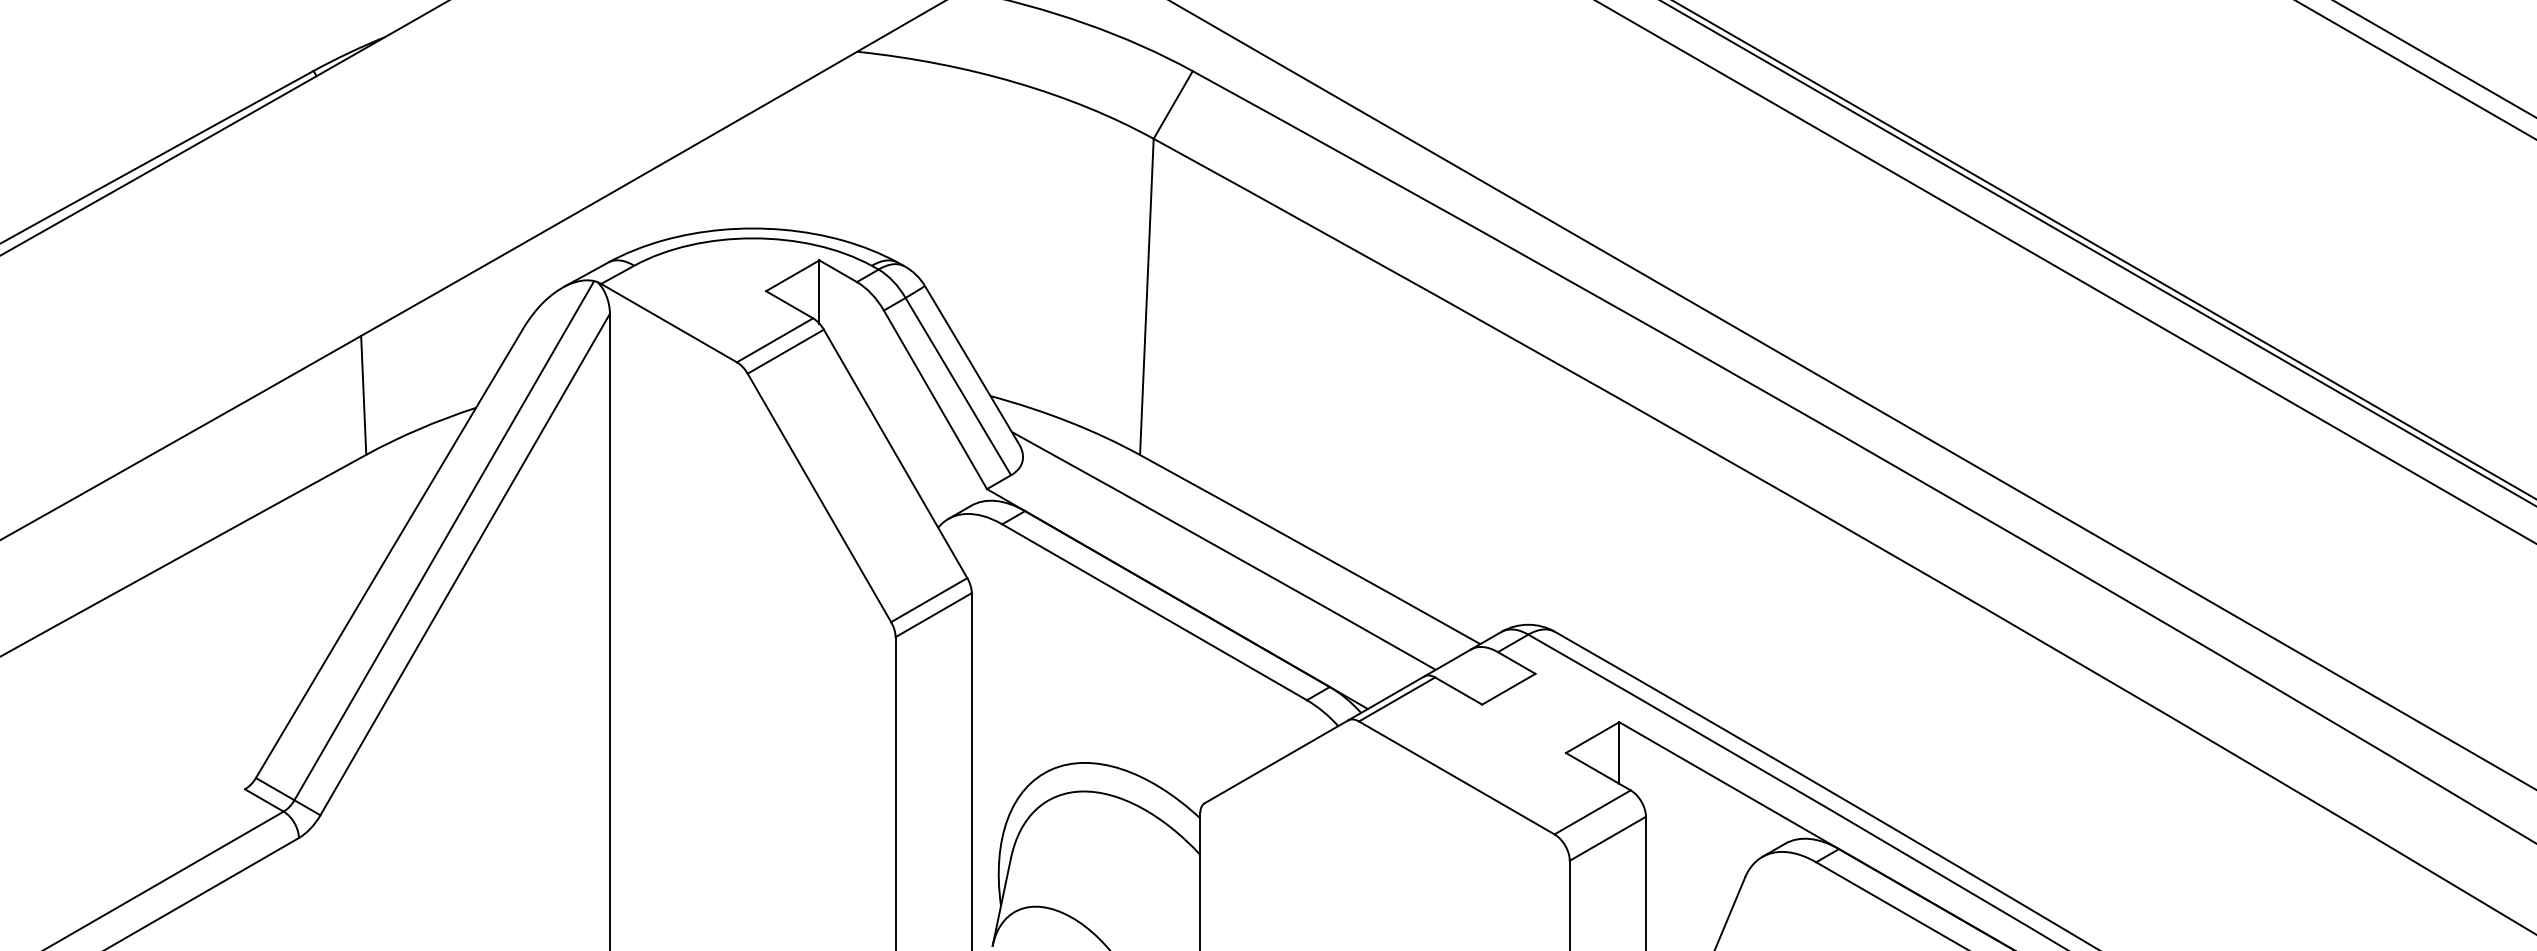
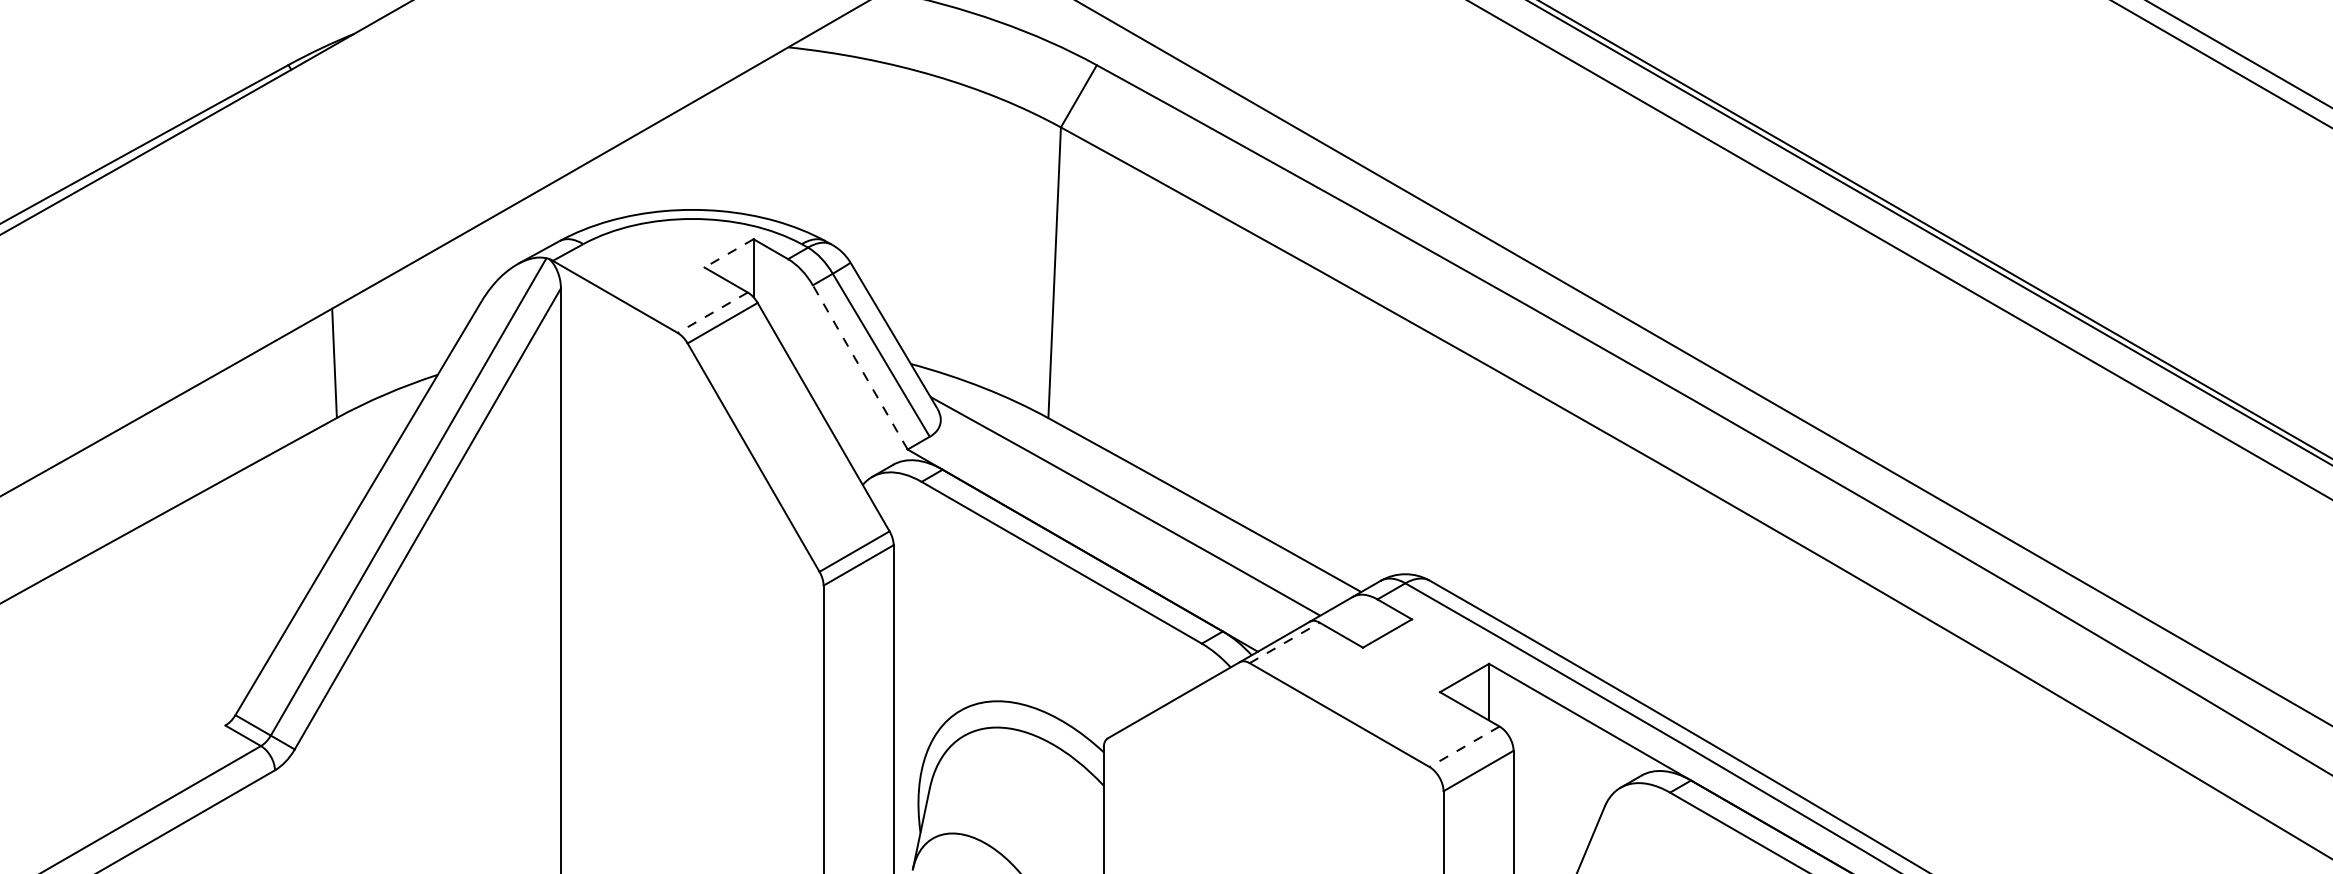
line: (792, 275) -> (728, 253), solid -> dashed
line: (775, 340) -> (713, 312), solid -> dashed
line: (935, 399) -> (860, 367), solid -> dashed
line: (1397, 699) -> (1285, 642), solid -> dashed
line: (1592, 812) -> (1464, 746), solid -> dashed

